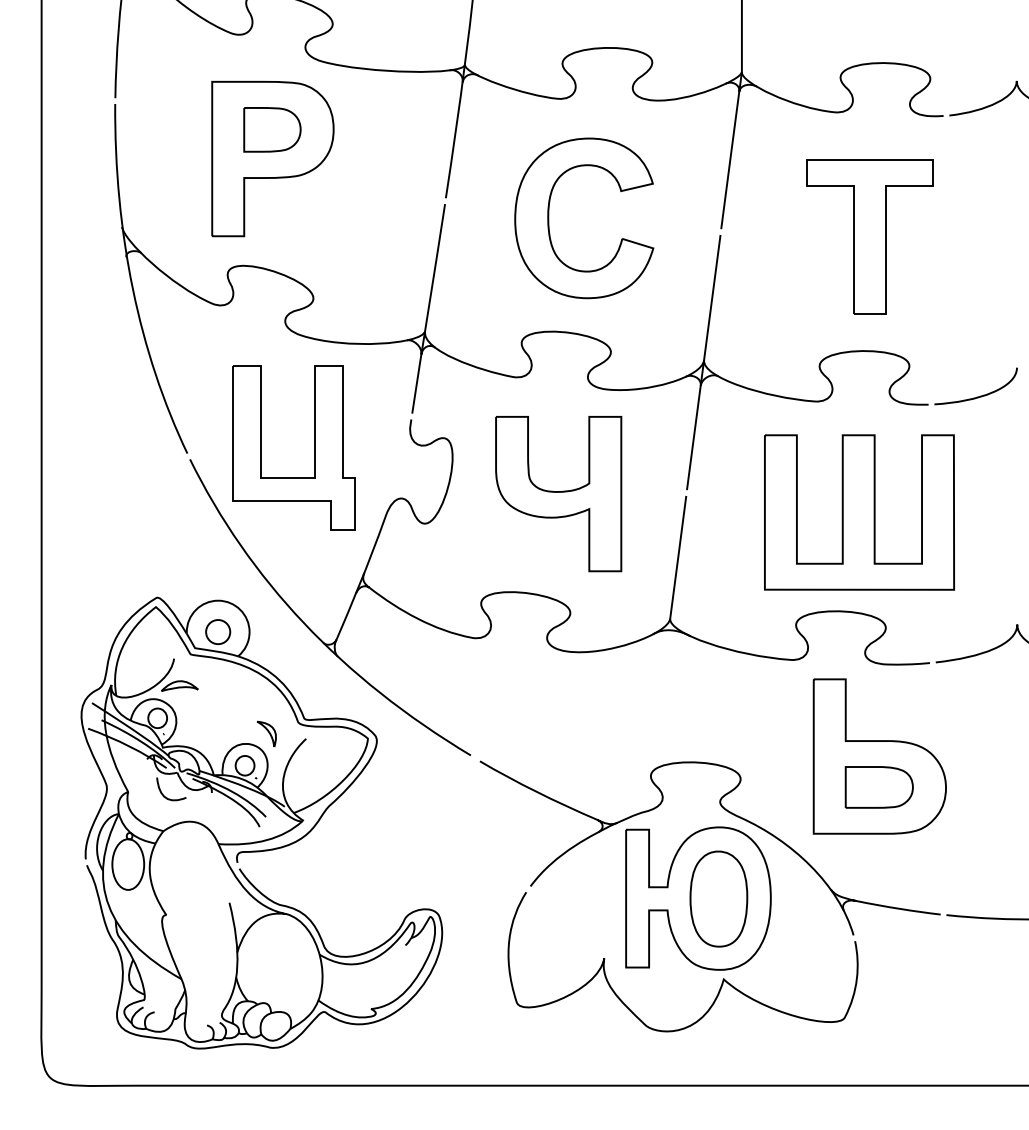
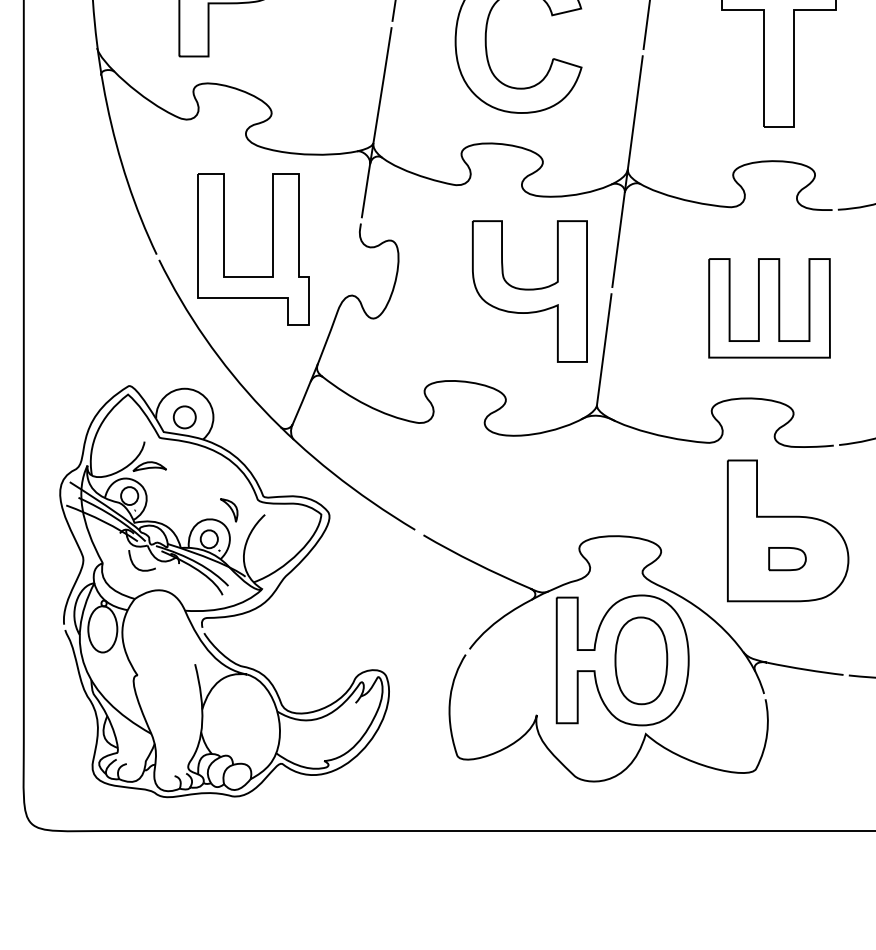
part: (558, 494) -> (529, 291), moved
part: (859, 512) -> (769, 308), size x0.7
part: (878, 787) -> (786, 559), size x0.6

